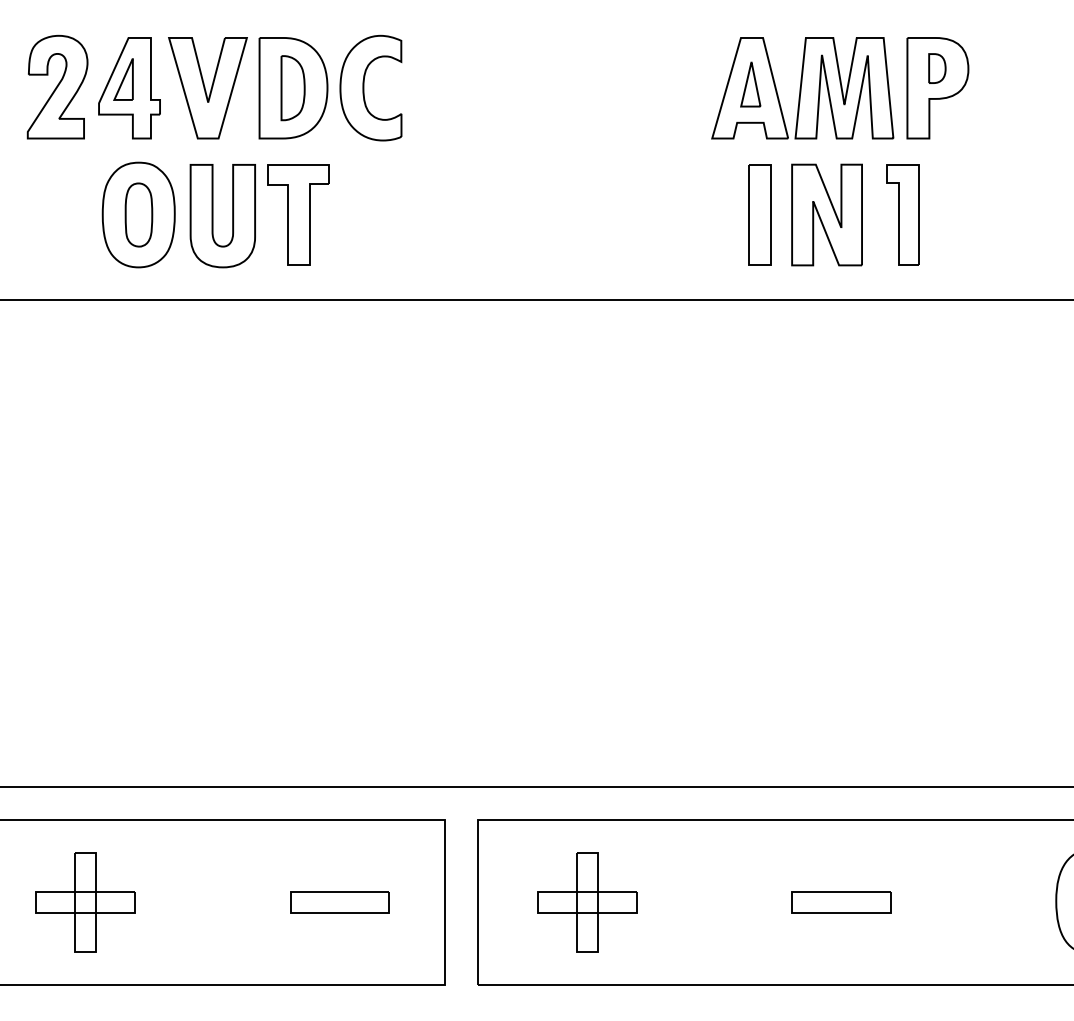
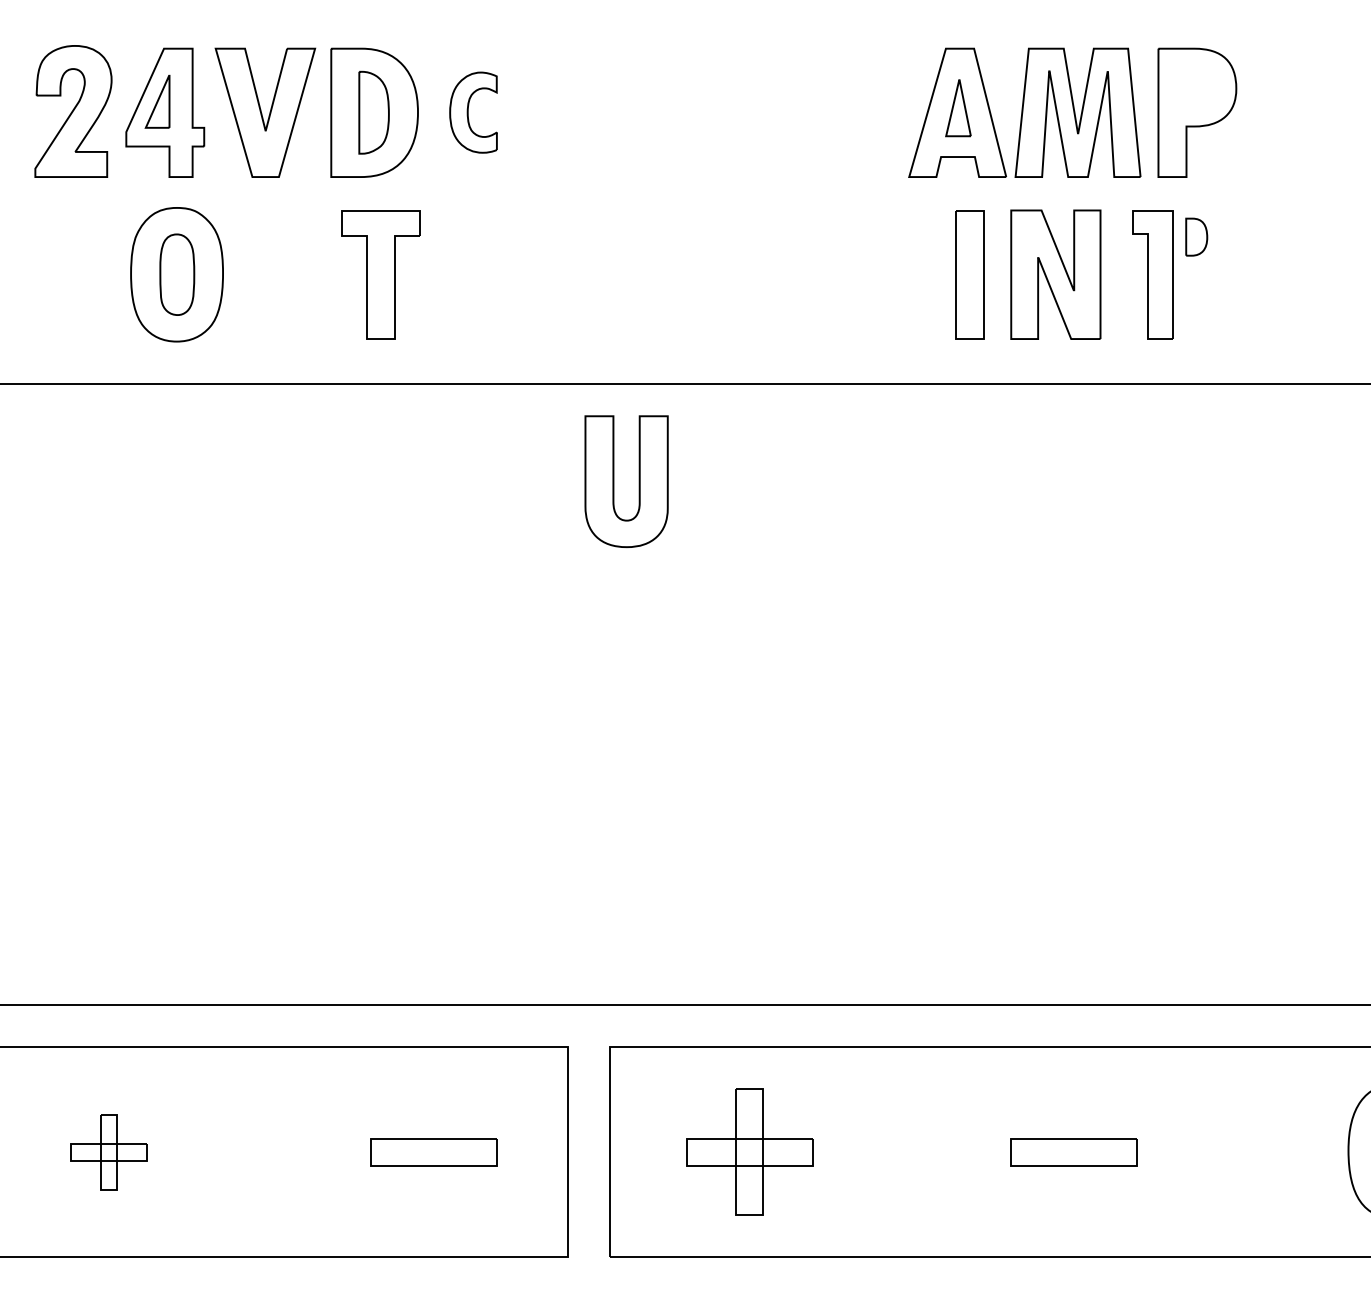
part: (937, 68) -> (1196, 237), moved
part: (370, 87) -> (472, 111), size x0.6
part: (213, 216) -> (614, 482), moved
part: (85, 902) -> (109, 1152), size x0.6

